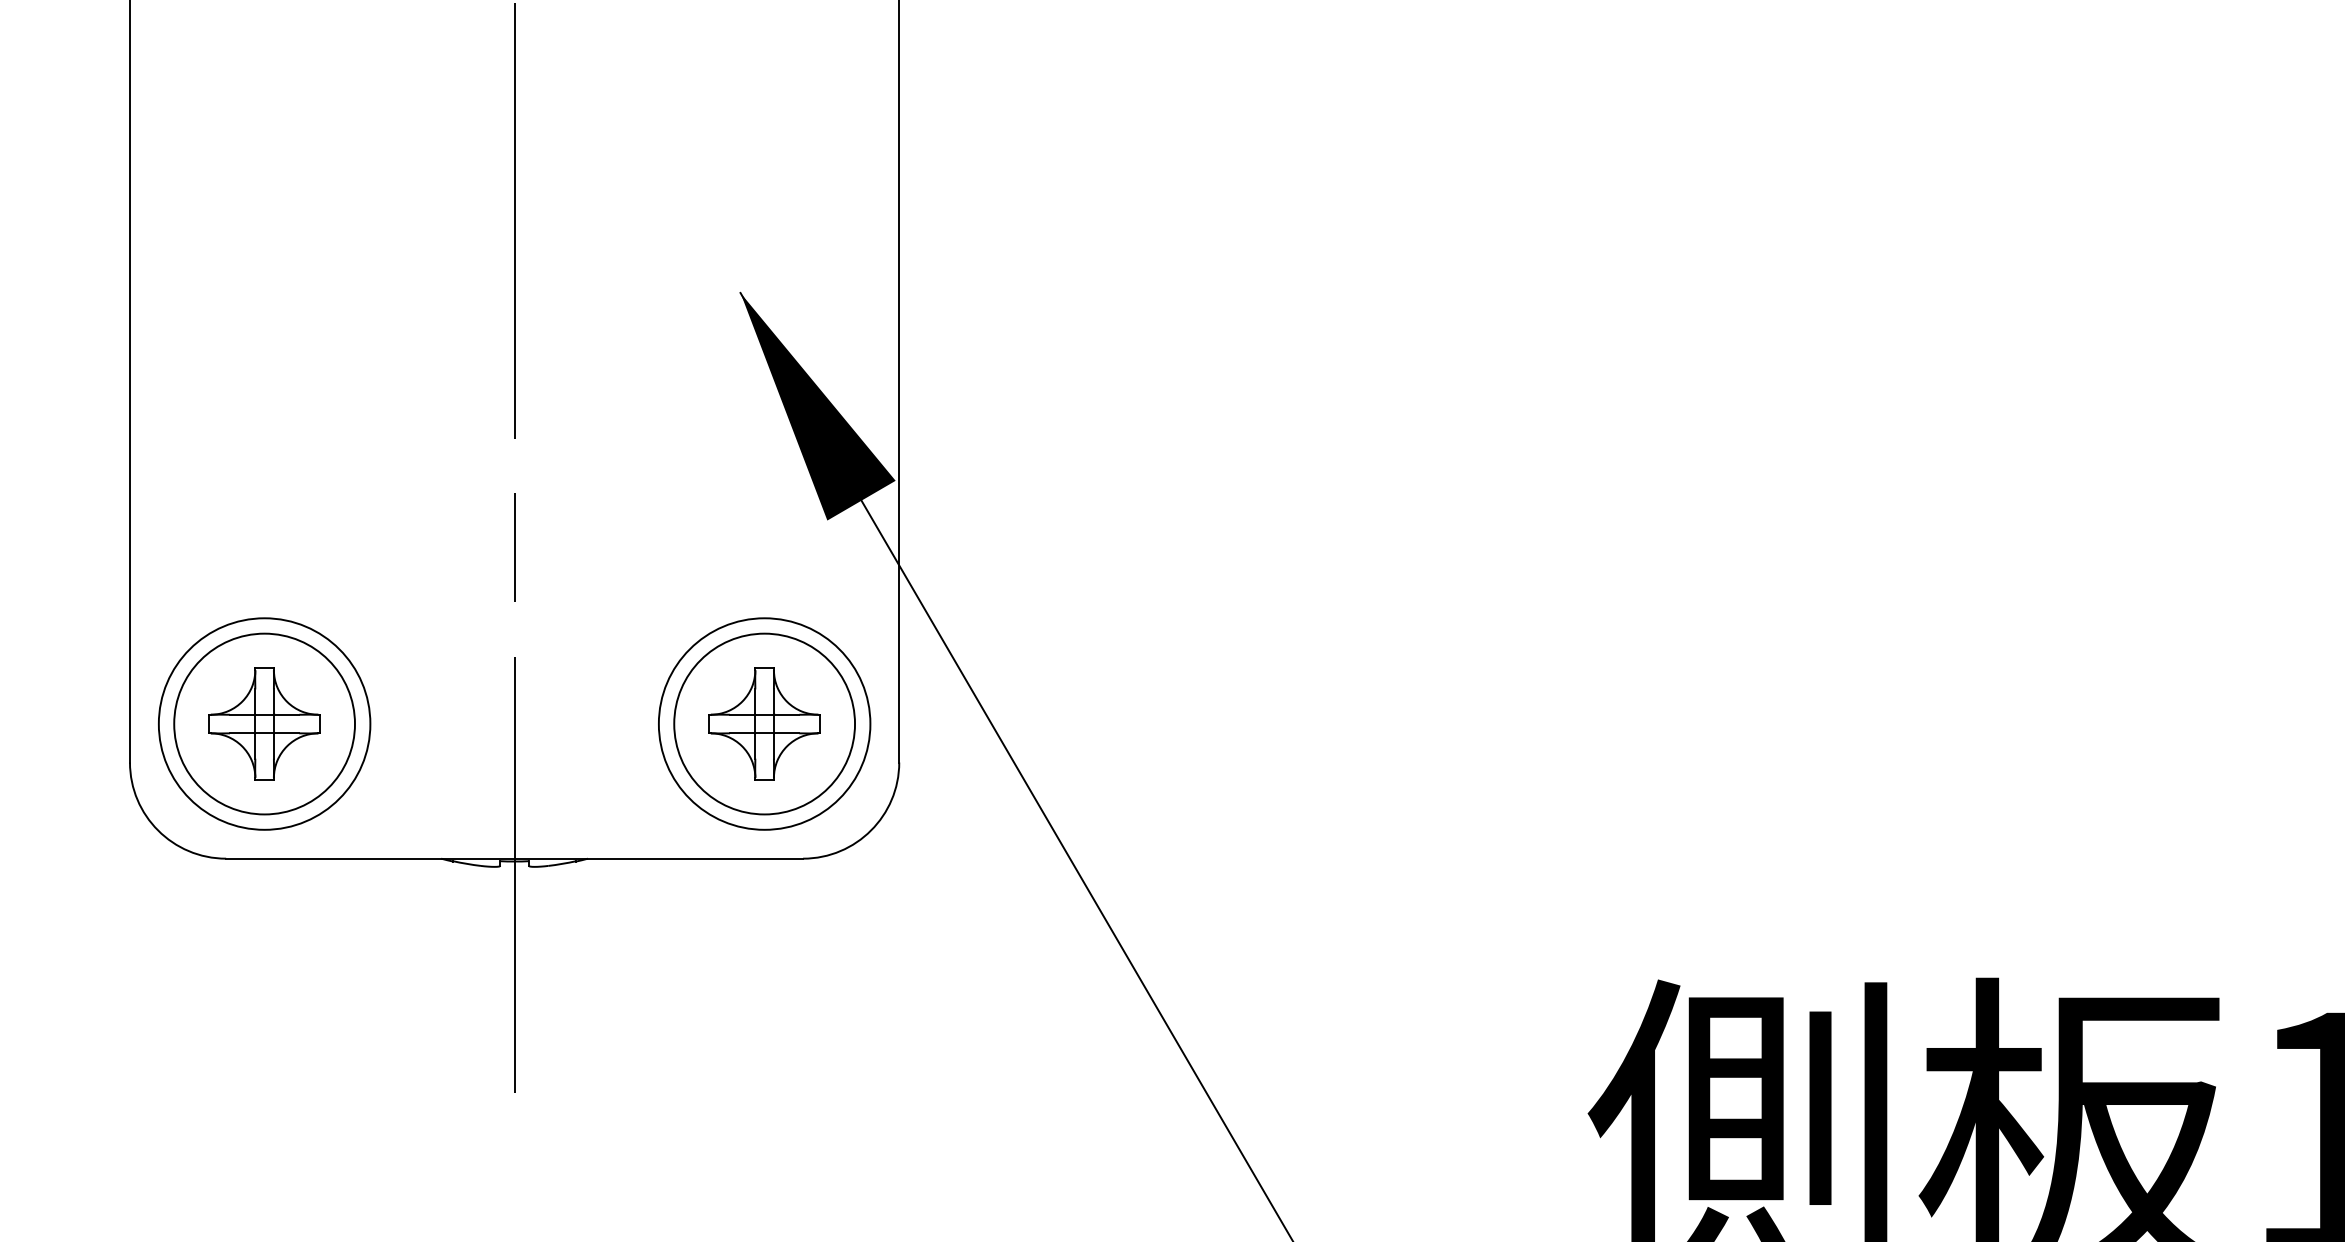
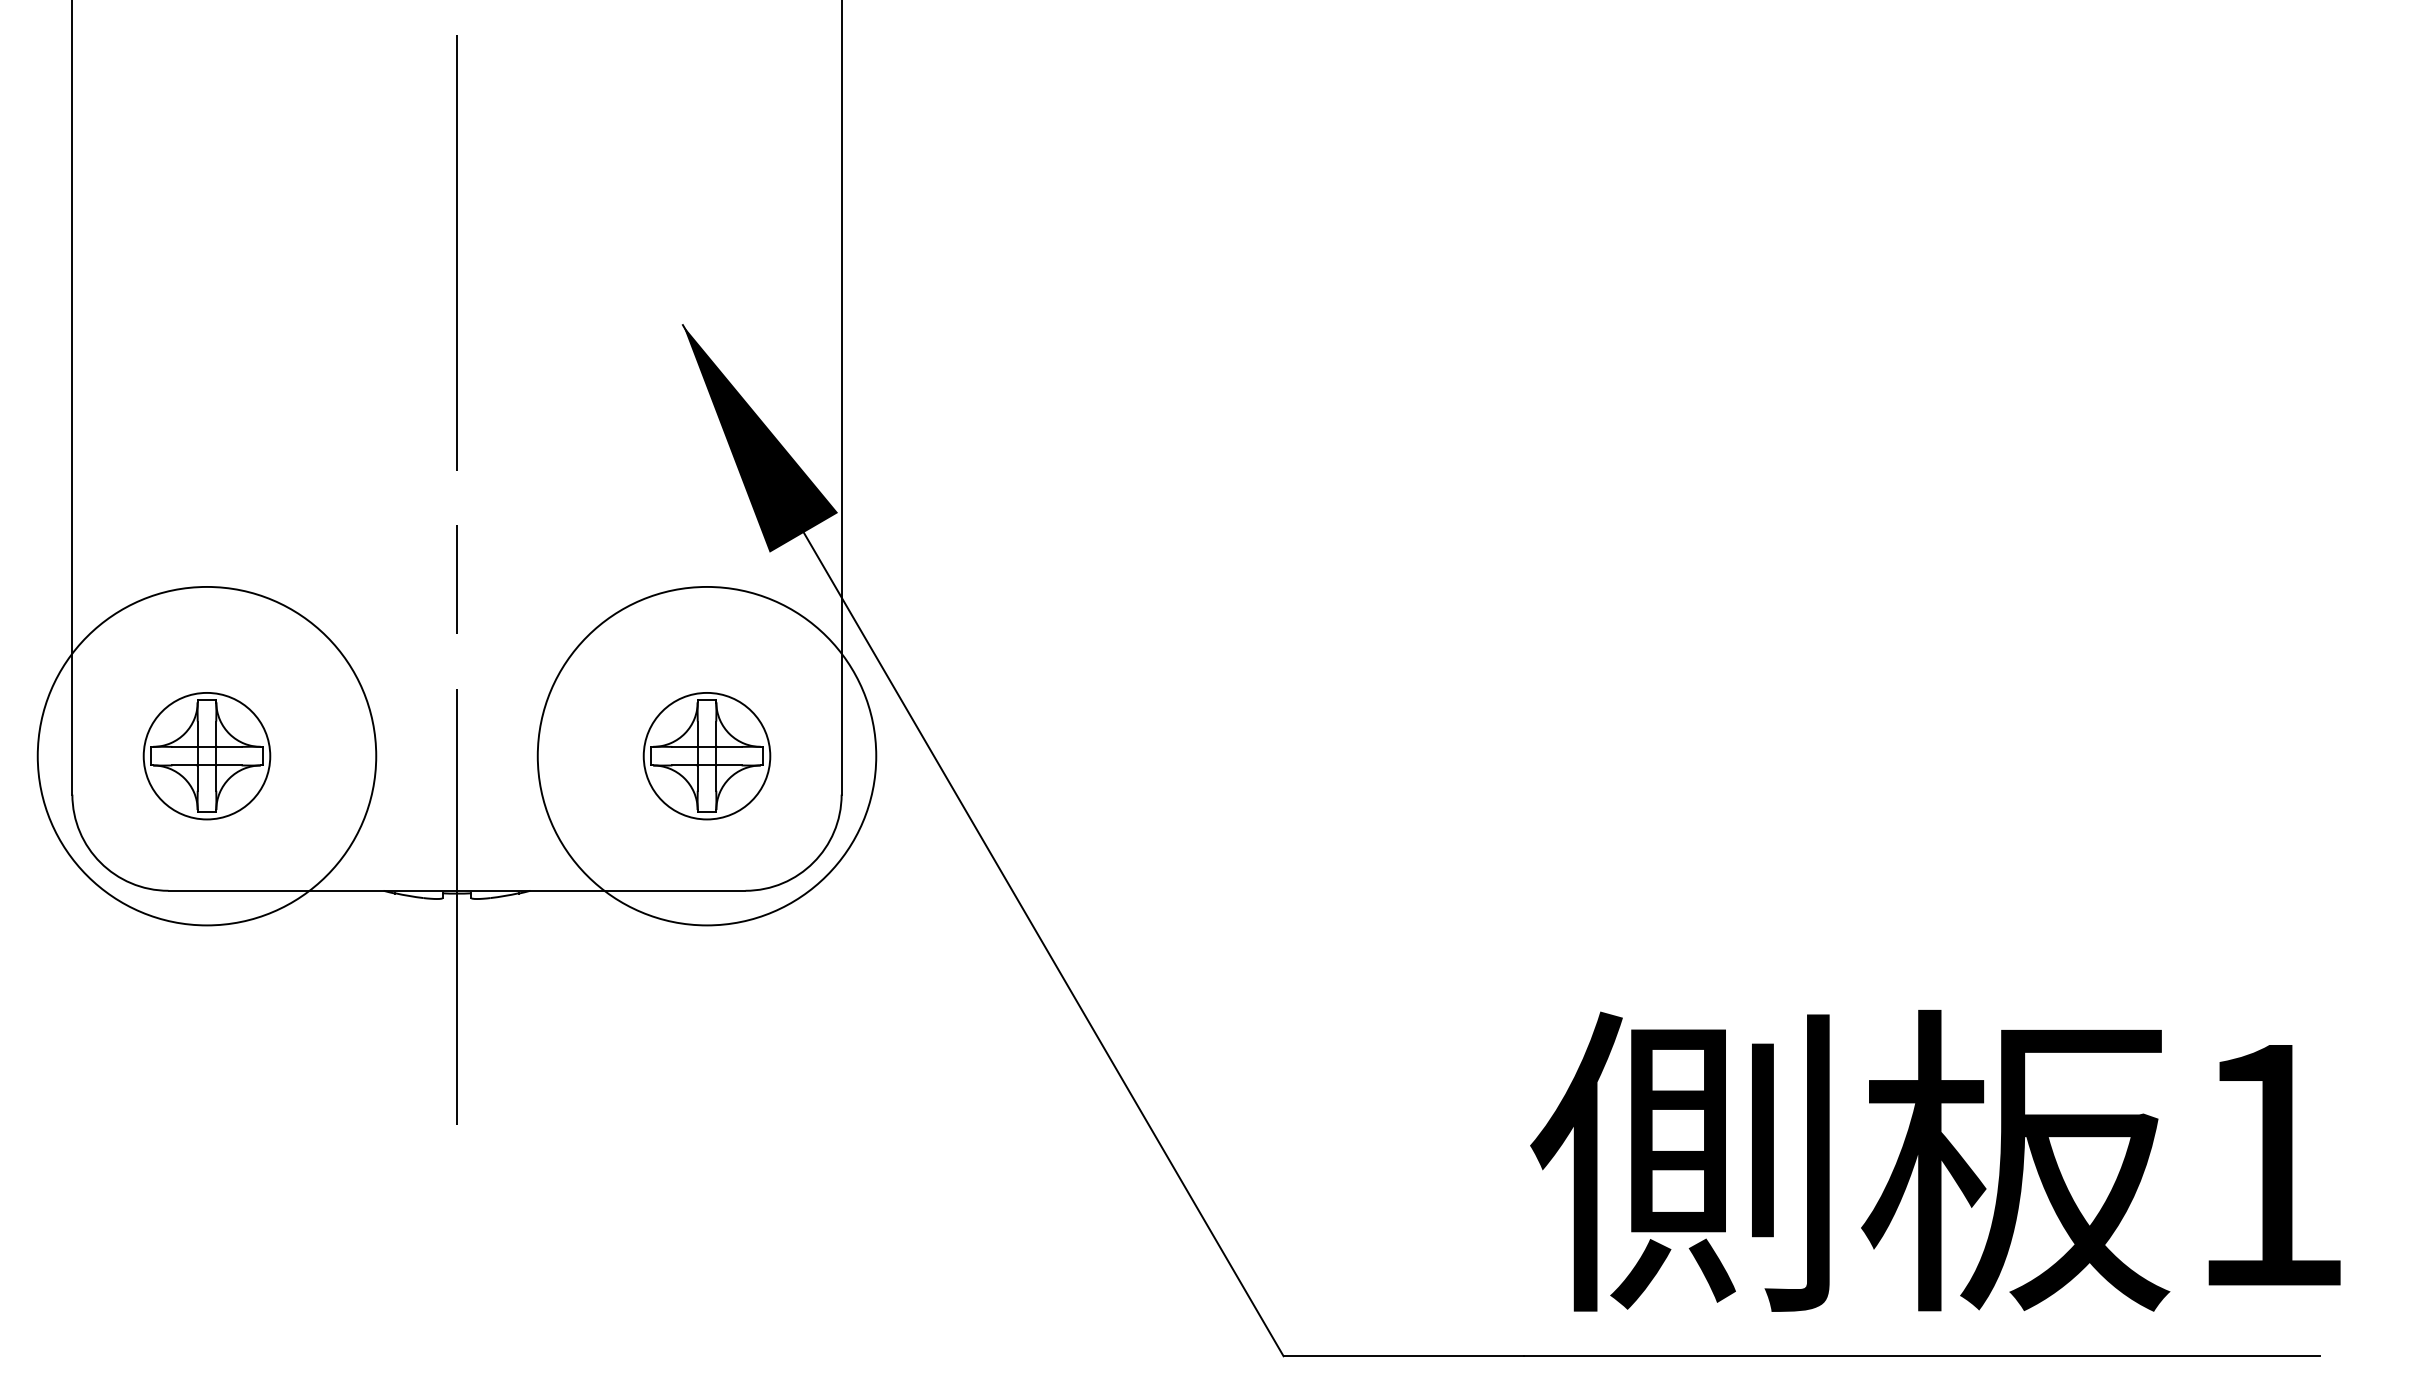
circle: (264, 723) -> (206, 755), size x0.7
circle: (264, 723) -> (206, 755), size x1.6
circle: (764, 723) -> (706, 755), size x0.7
circle: (764, 723) -> (706, 755), size x1.6

